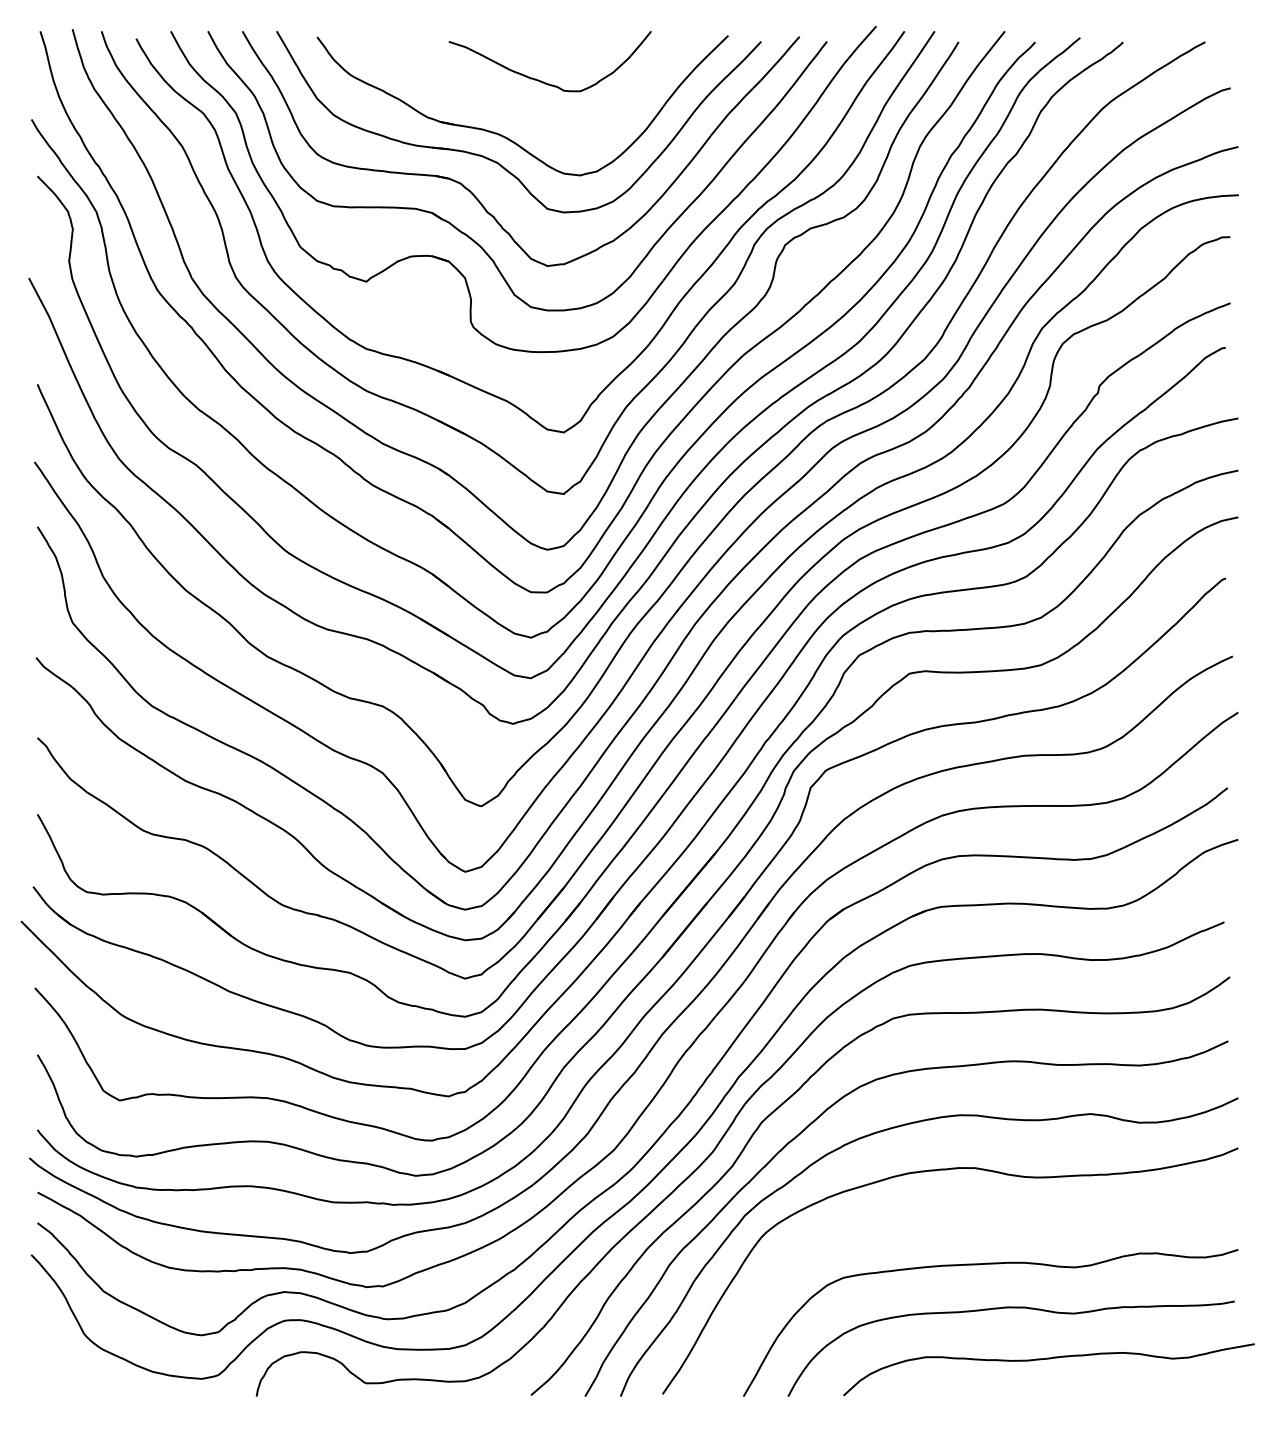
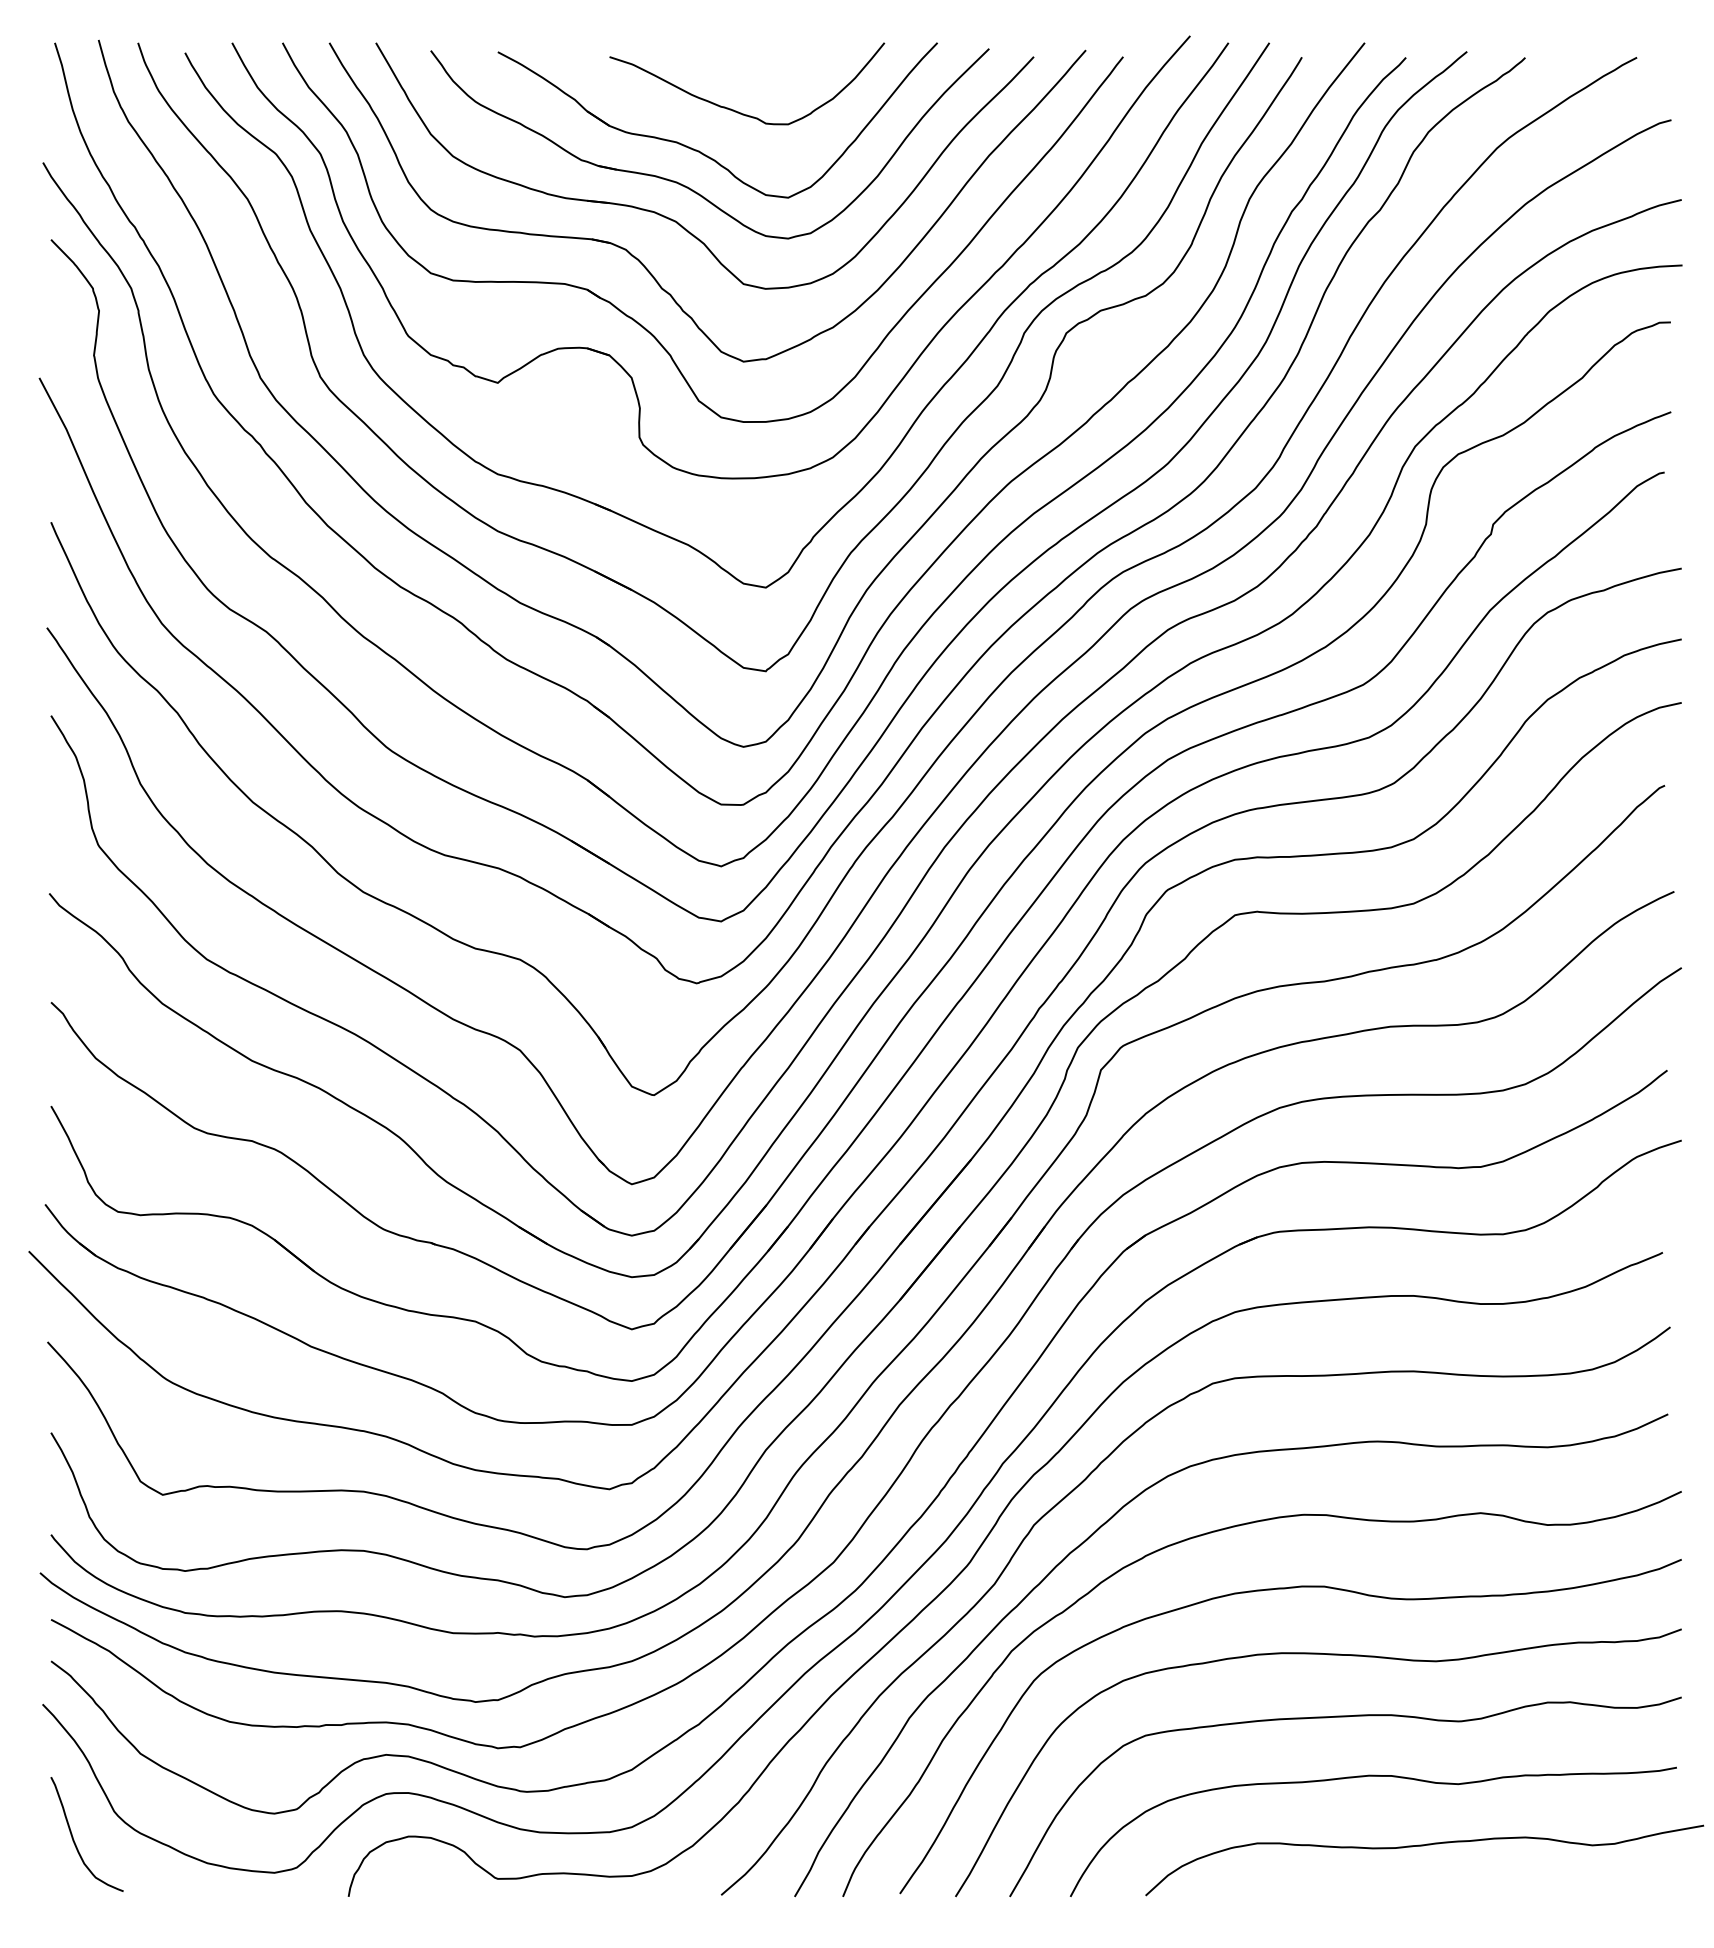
part: (515, 110) -> (699, 150), added
curve: (978, 1218) -> (1328, 1655), added
curve: (54, 1354) -> (74, 1839), added

